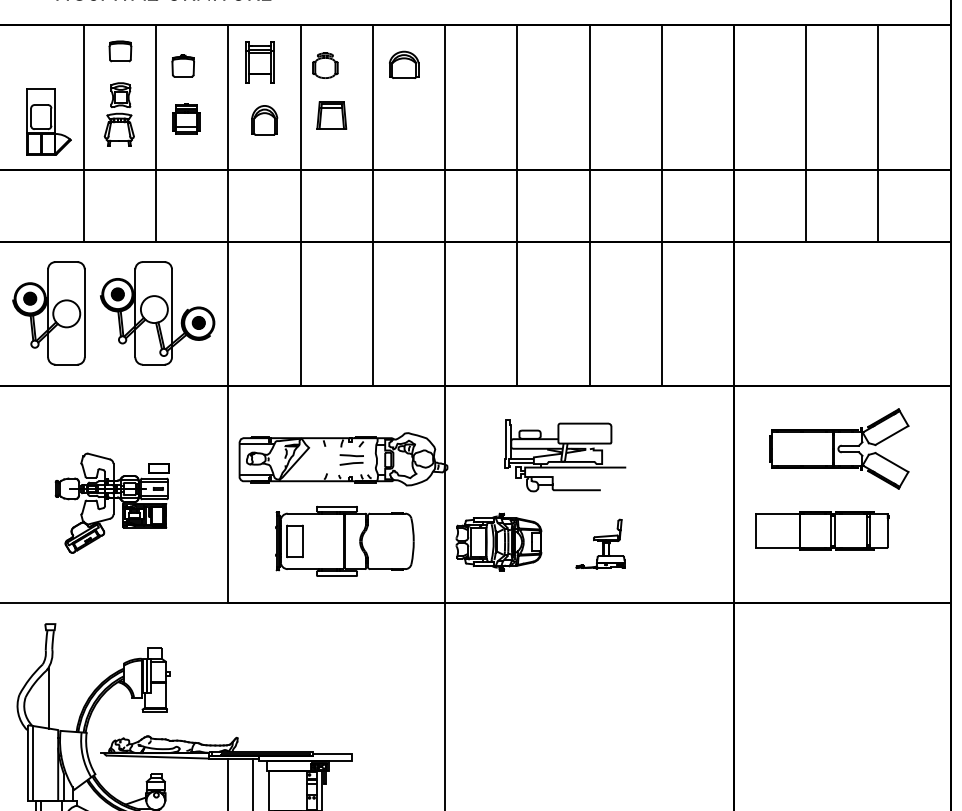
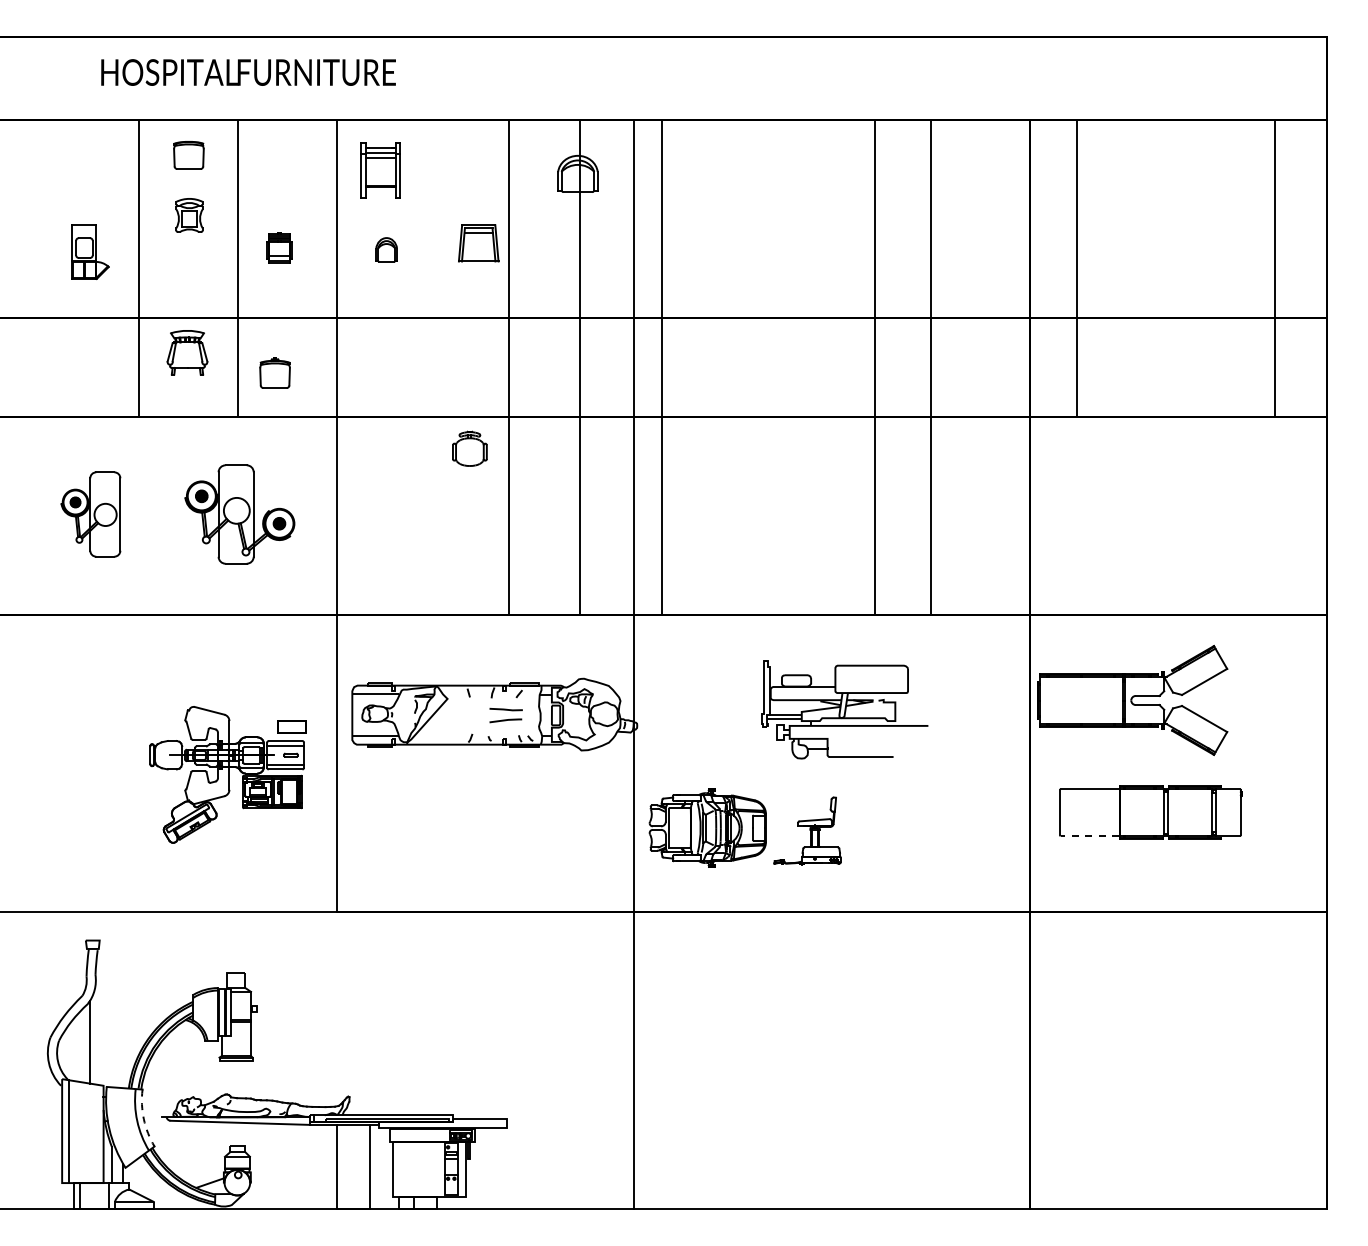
part: (182, 65) -> (274, 372), moved
part: (325, 65) -> (469, 448), moved
part: (186, 118) -> (279, 247), size x0.7
part: (264, 120) -> (386, 249), size x0.6
part: (48, 121) -> (90, 251), size x0.6
part: (119, 129) -> (187, 352), moved
line: (806, 133) -> (1077, 267), moved
line: (877, 133) -> (1274, 267), moved
line: (301, 205) -> (509, 366), moved
line: (373, 205) -> (580, 366), moved
line: (517, 205) -> (662, 366), moved
line: (589, 205) -> (875, 366), moved
part: (48, 313) -> (90, 514), size x0.6
part: (157, 313) -> (239, 514), size x0.7
part: (839, 448) -> (1132, 699), moved
part: (565, 455) -> (844, 709), moved
part: (112, 502) -> (227, 774), moved
part: (344, 540) -> (496, 826), removed
part: (600, 543) -> (807, 830), moved
line: (777, 547) -> (1089, 835), solid -> dashed
arc: (87, 754) -> (143, 1119), solid -> dashed

